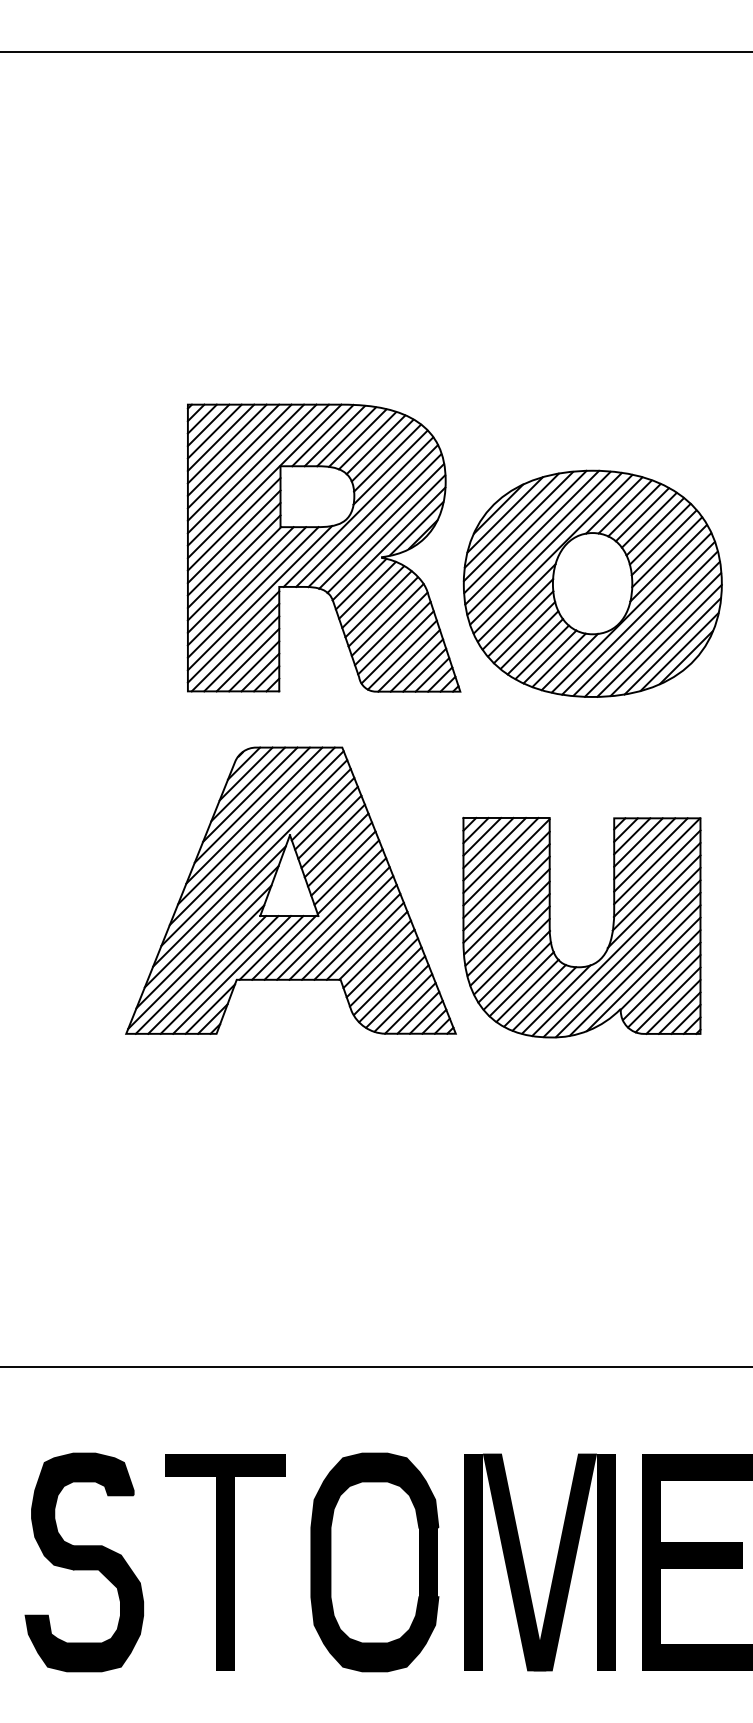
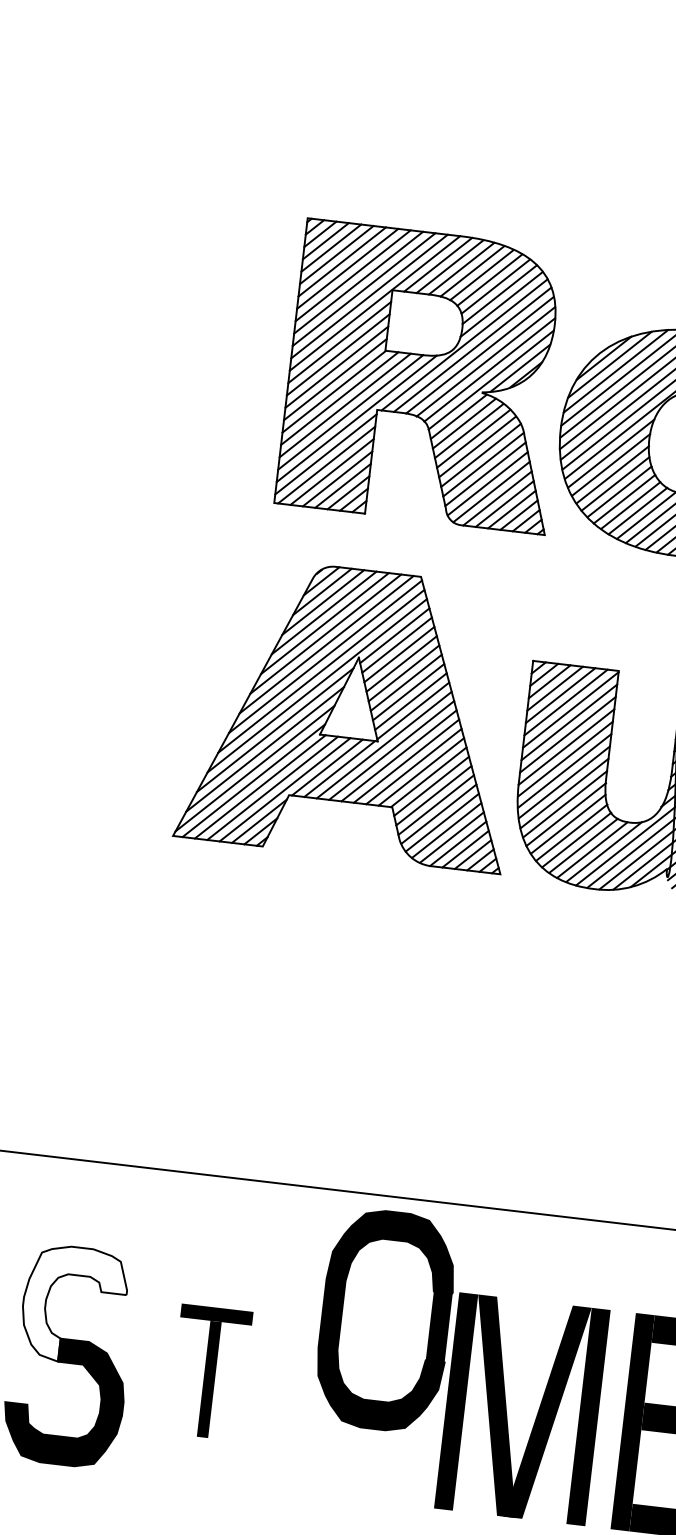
fill: (82, 1511) -> (73, 1305), removed
part: (225, 1562) -> (209, 1372), size x0.6
part: (374, 1562) -> (385, 1320), moved

